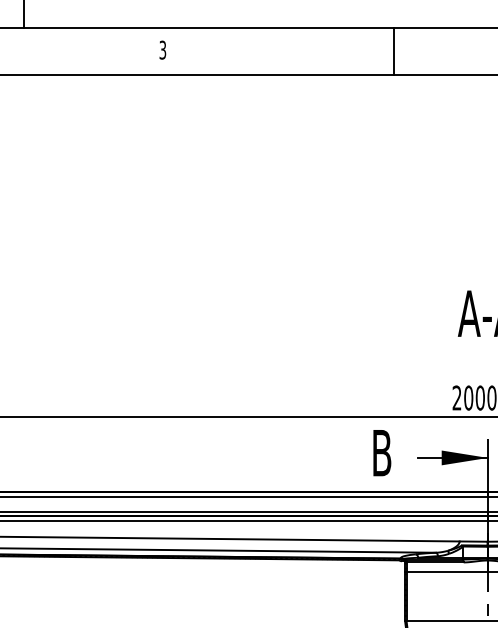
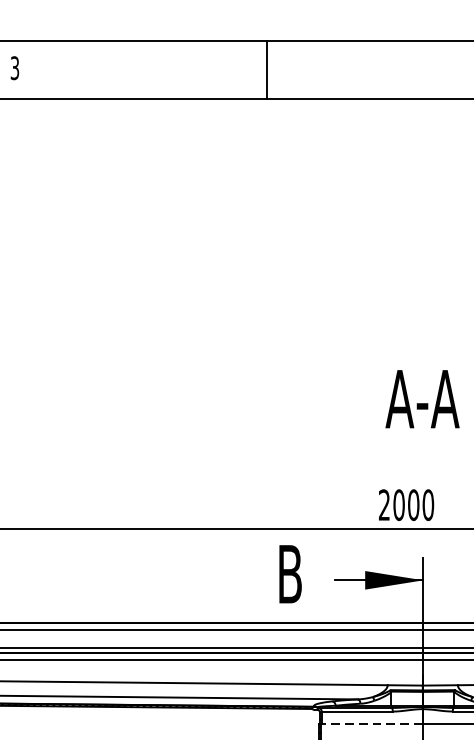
line: (394, 51) -> (266, 69), moved
line: (446, 572) -> (371, 724), solid -> dashed

